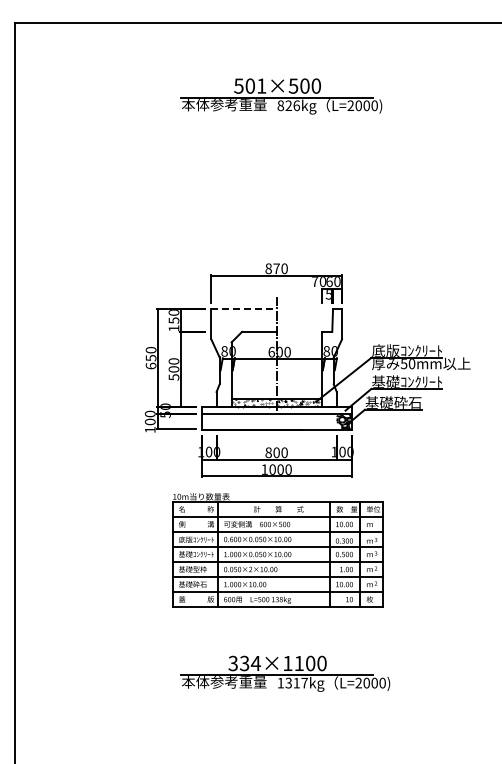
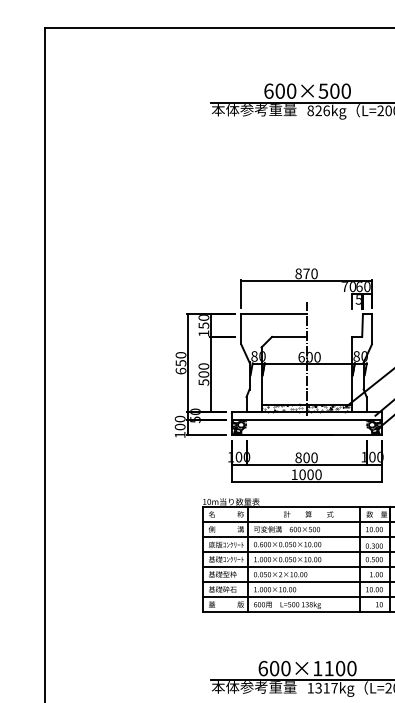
text: (250, 85) -> (280, 90), 501×500 -> 600×500
line: (244, 309) -> (274, 314), dashed -> solid
hatch: (208, 421) -> (238, 426), added
text: (244, 663) -> (274, 668), 334×1100 -> 600×1100

